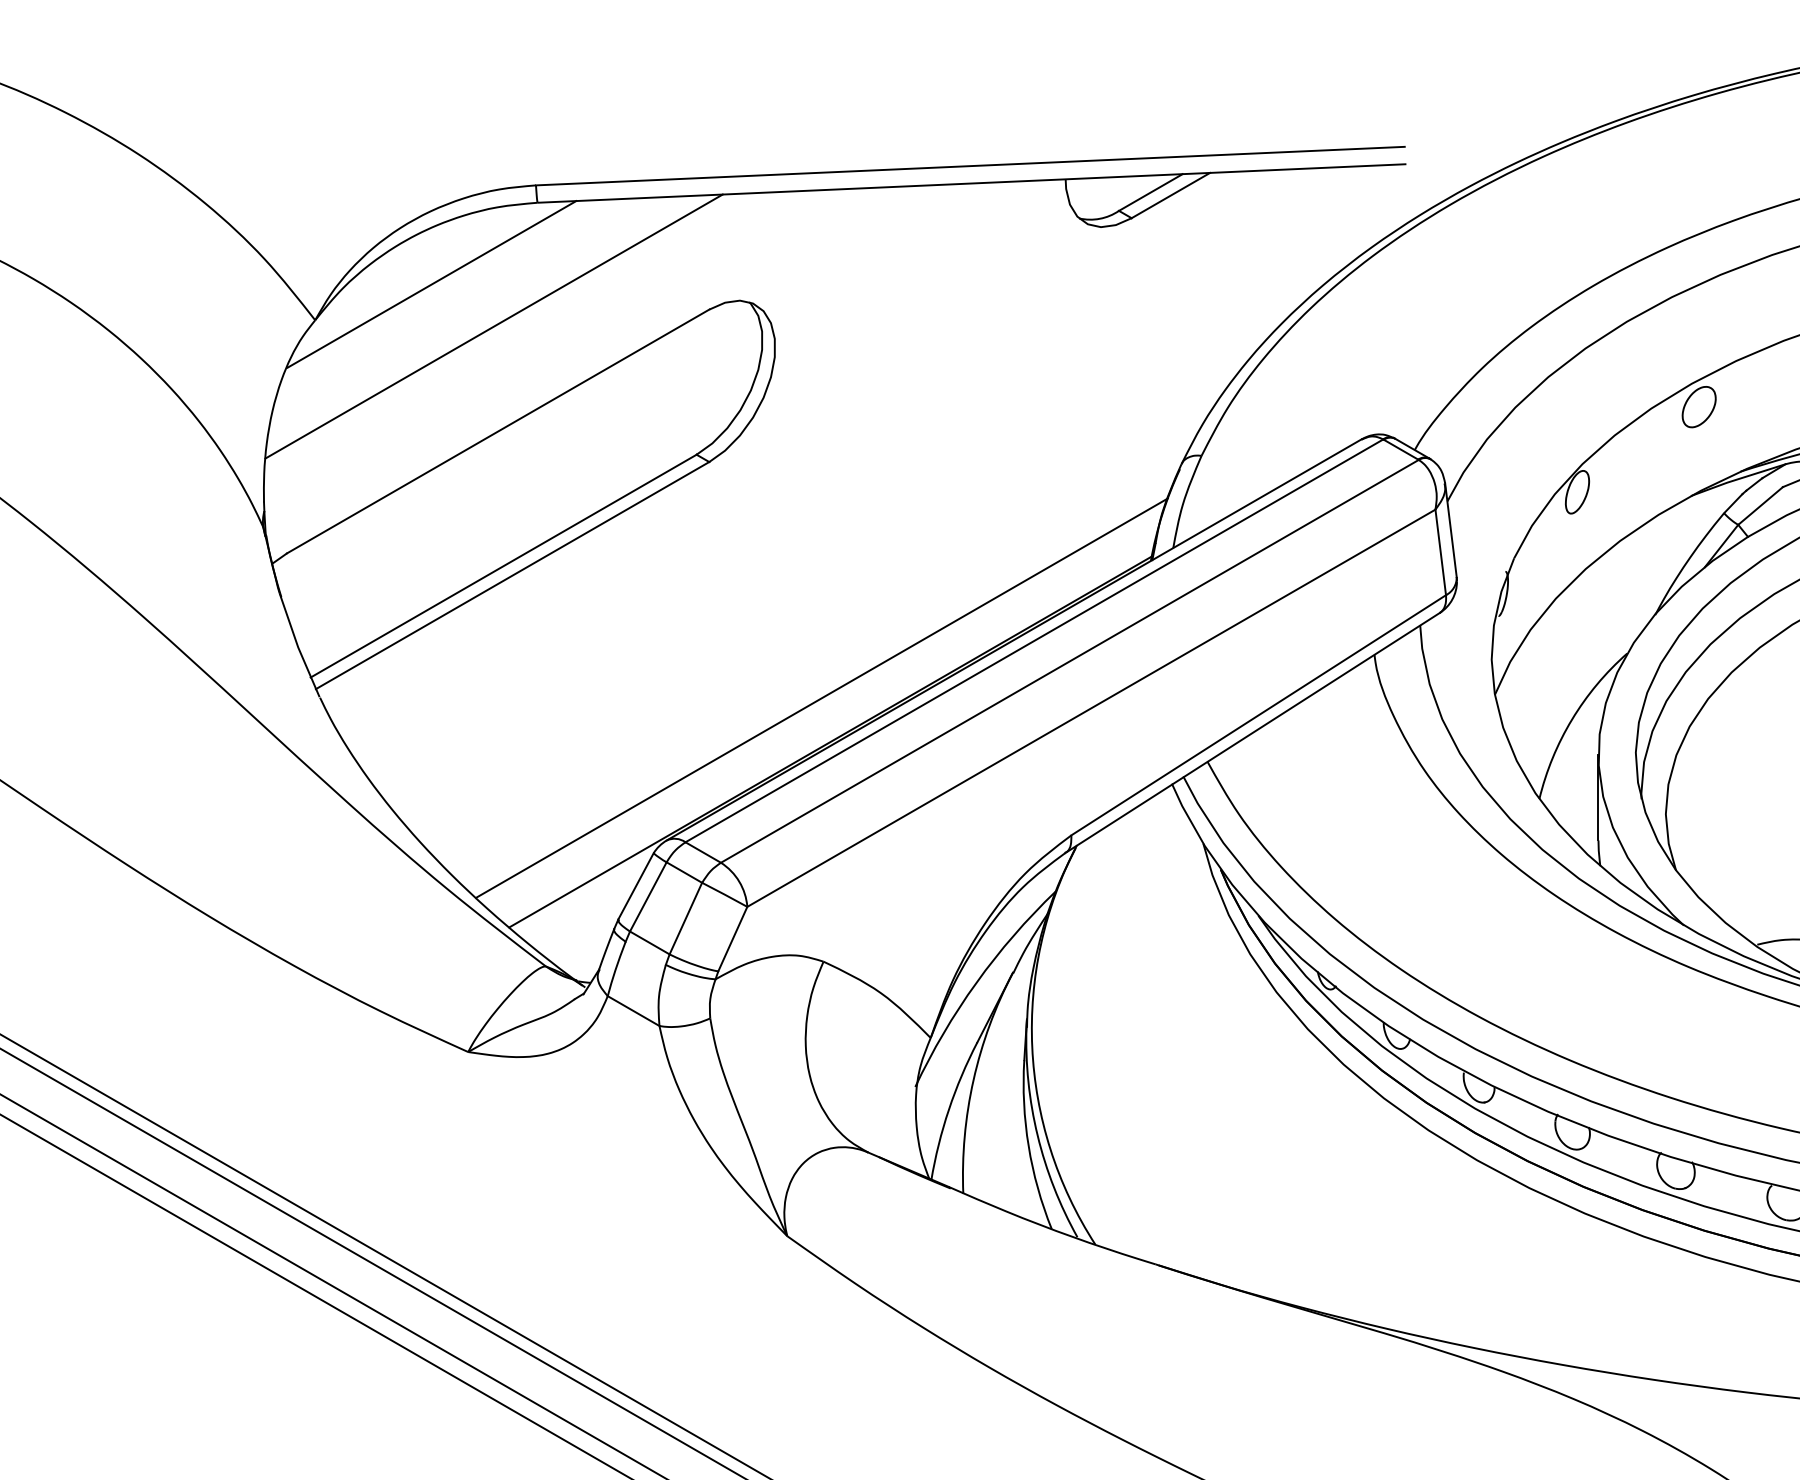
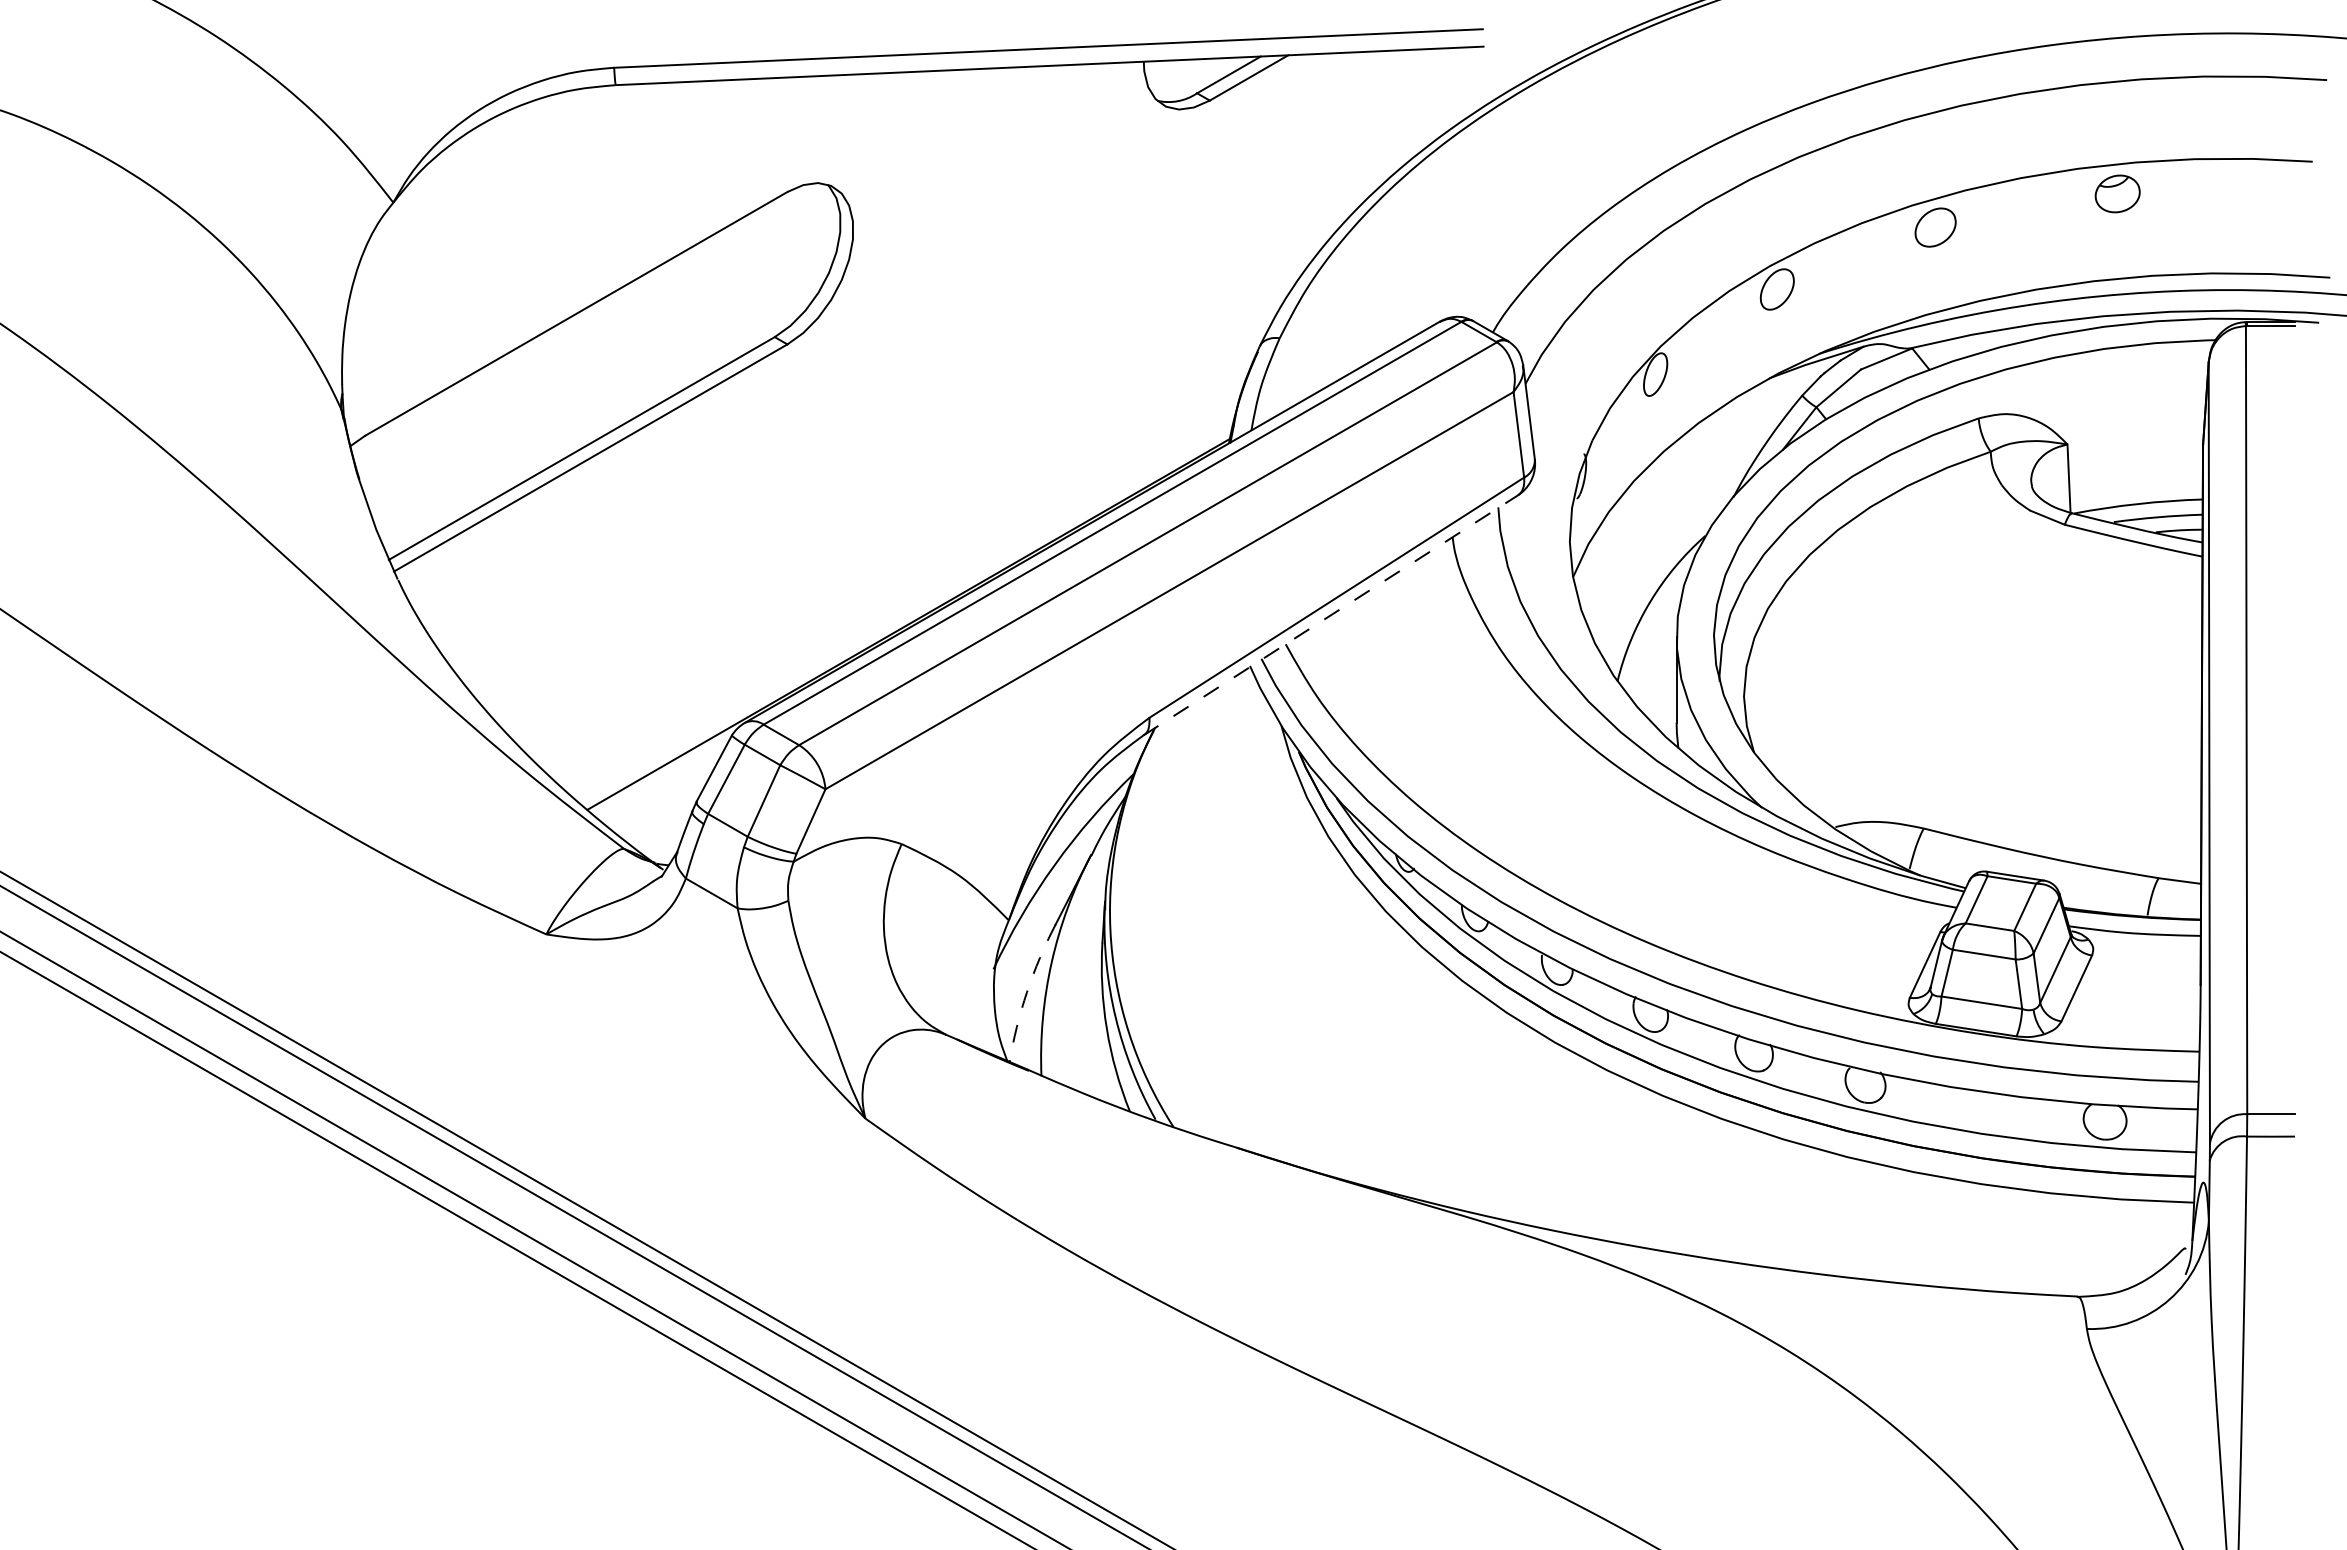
line: (431, 284) -> (509, 166), removed
line: (493, 326) -> (571, 208), removed
line: (821, 698) -> (899, 580), removed
line: (1253, 733) -> (1331, 615), solid -> dashed
arc: (949, 1110) -> (1027, 992), solid -> dashed

